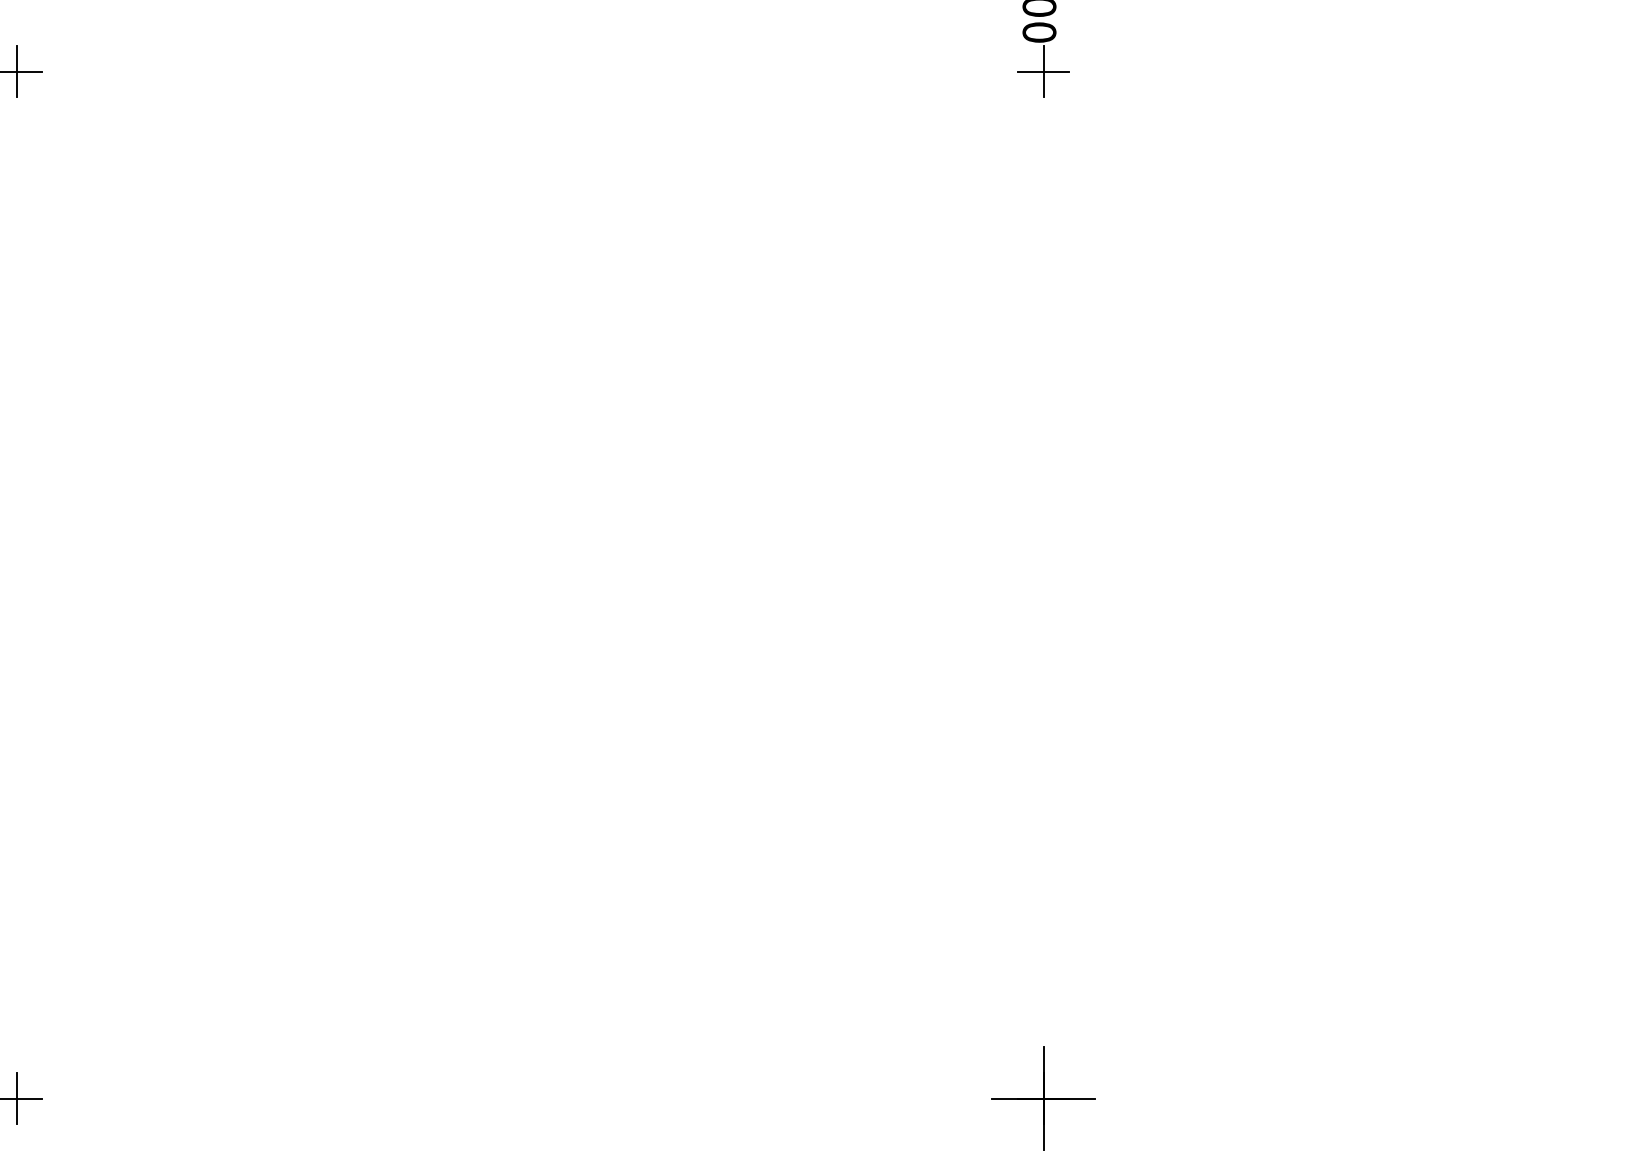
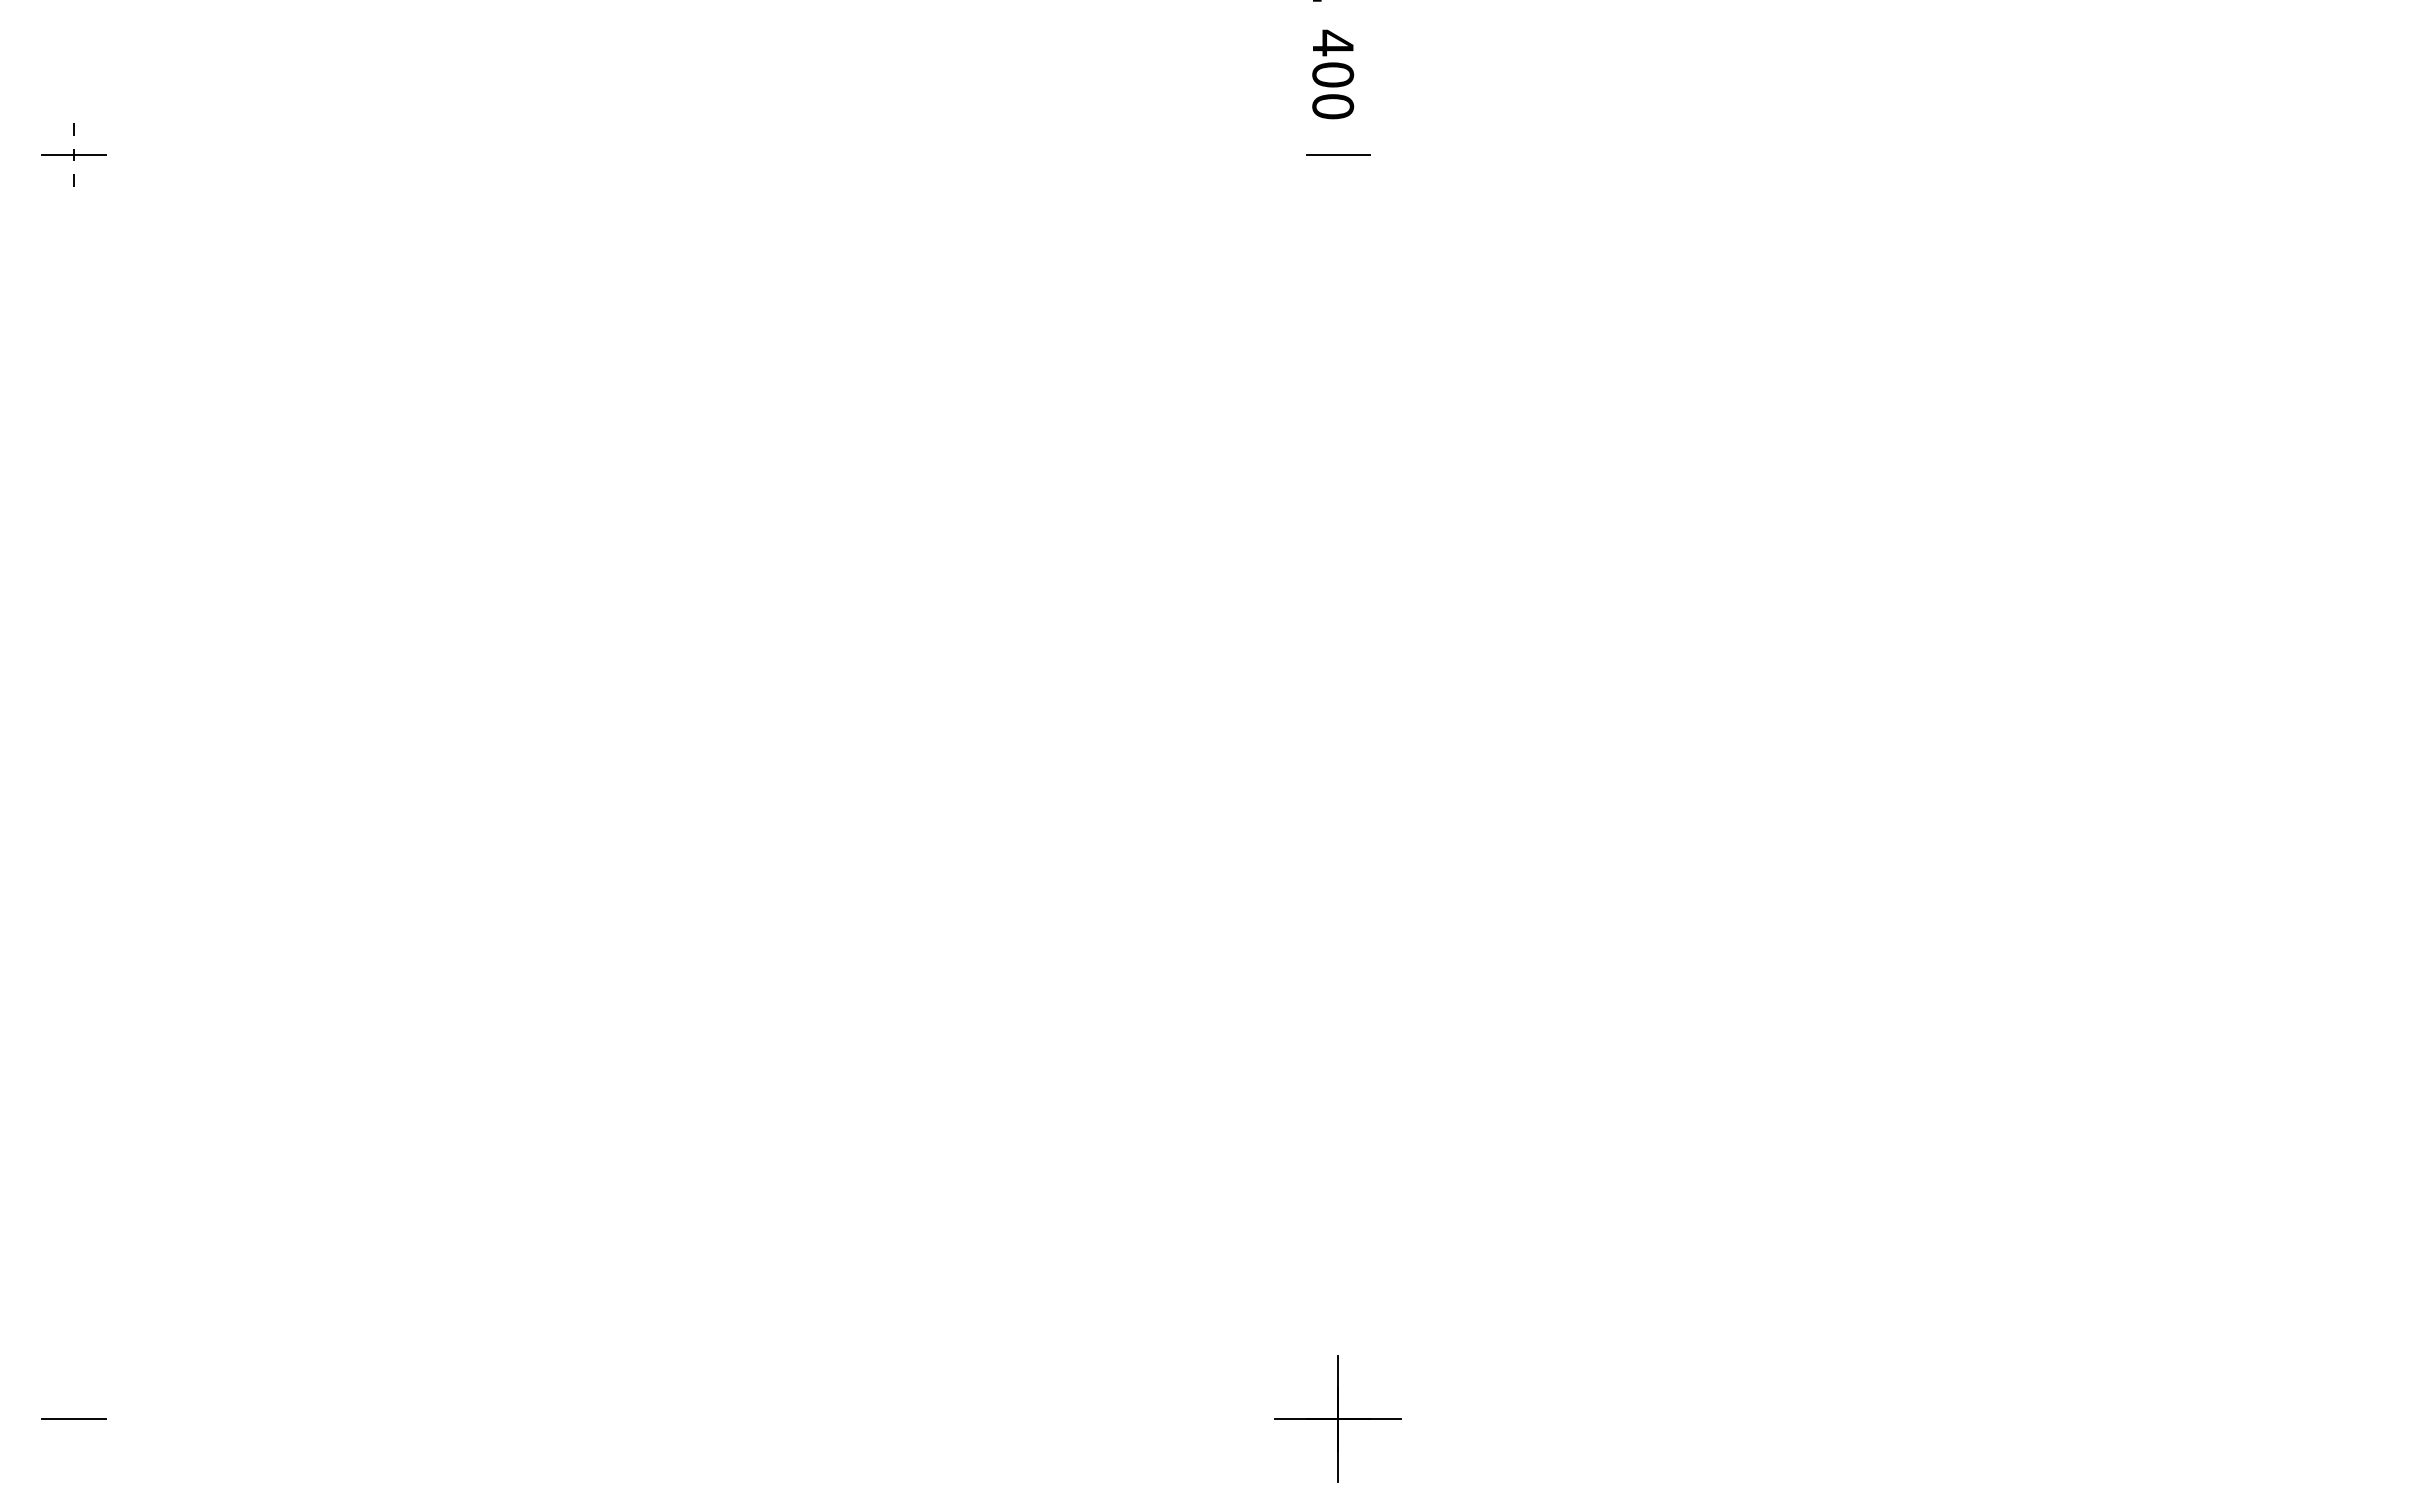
line: (16, 71) -> (74, 154), solid -> dashed
line: (1043, 71) -> (1338, 154), removed
line: (16, 1098) -> (74, 1418), removed

